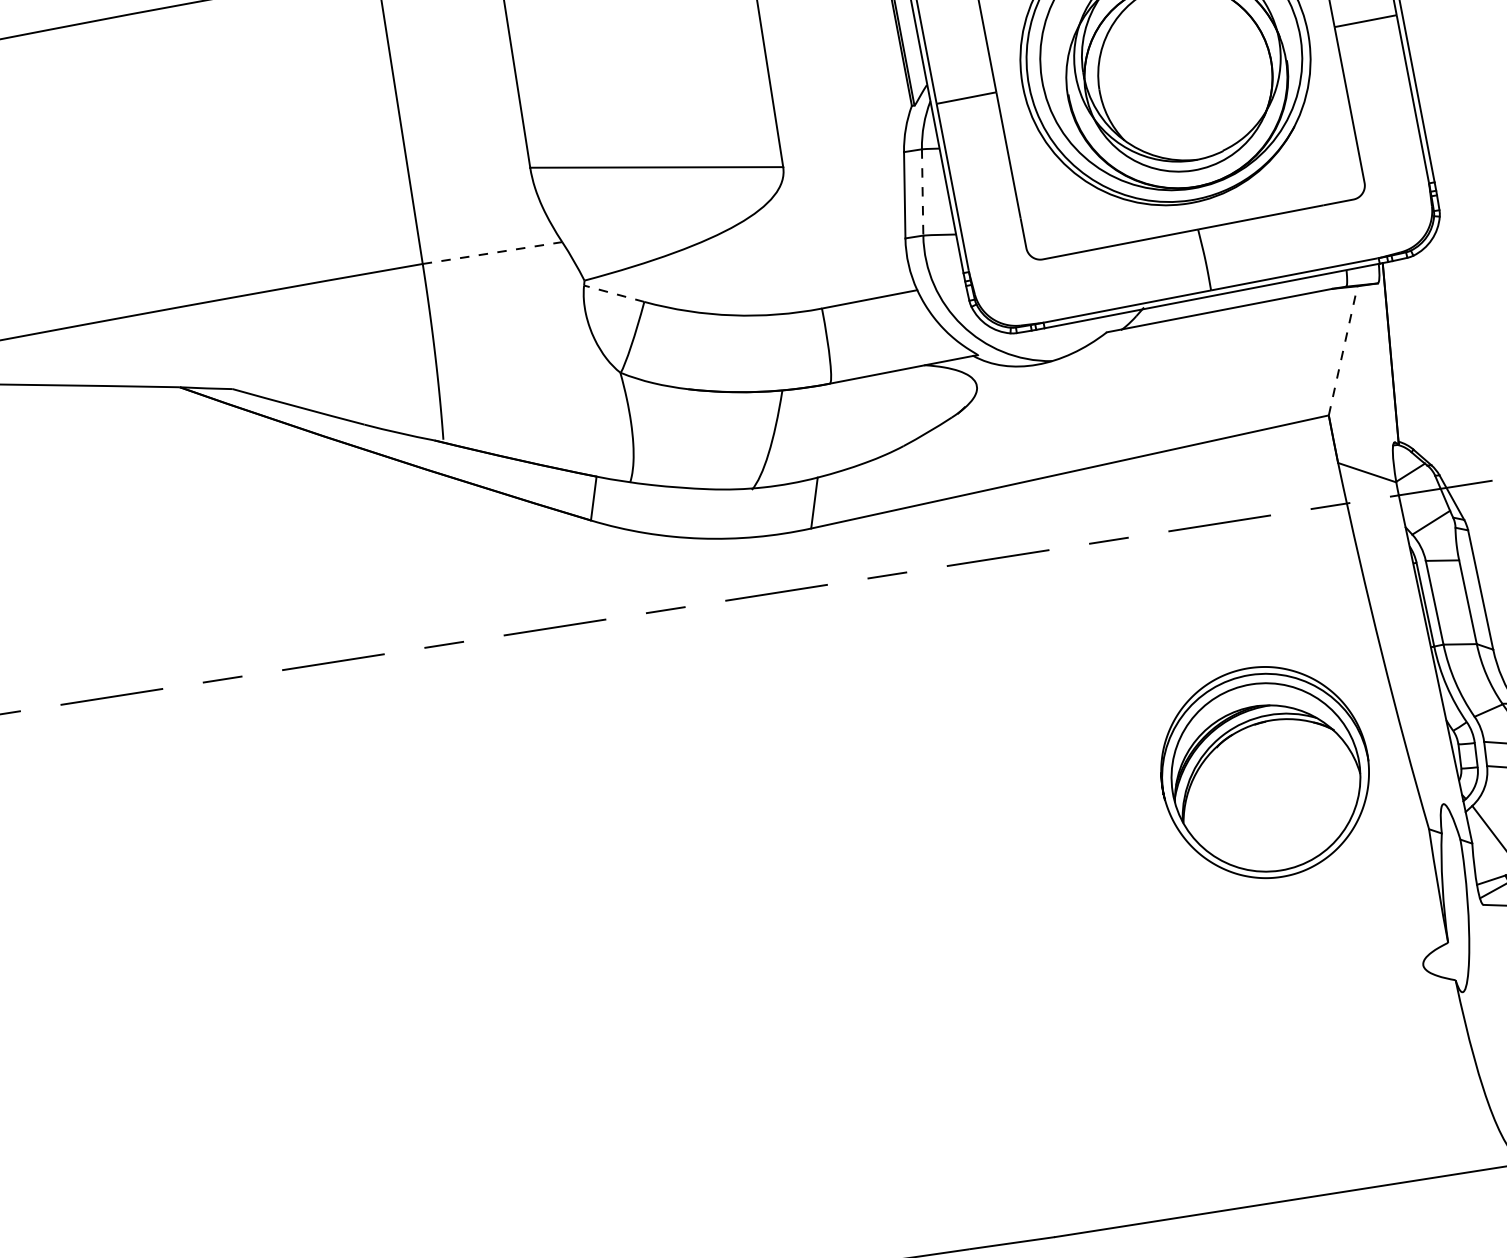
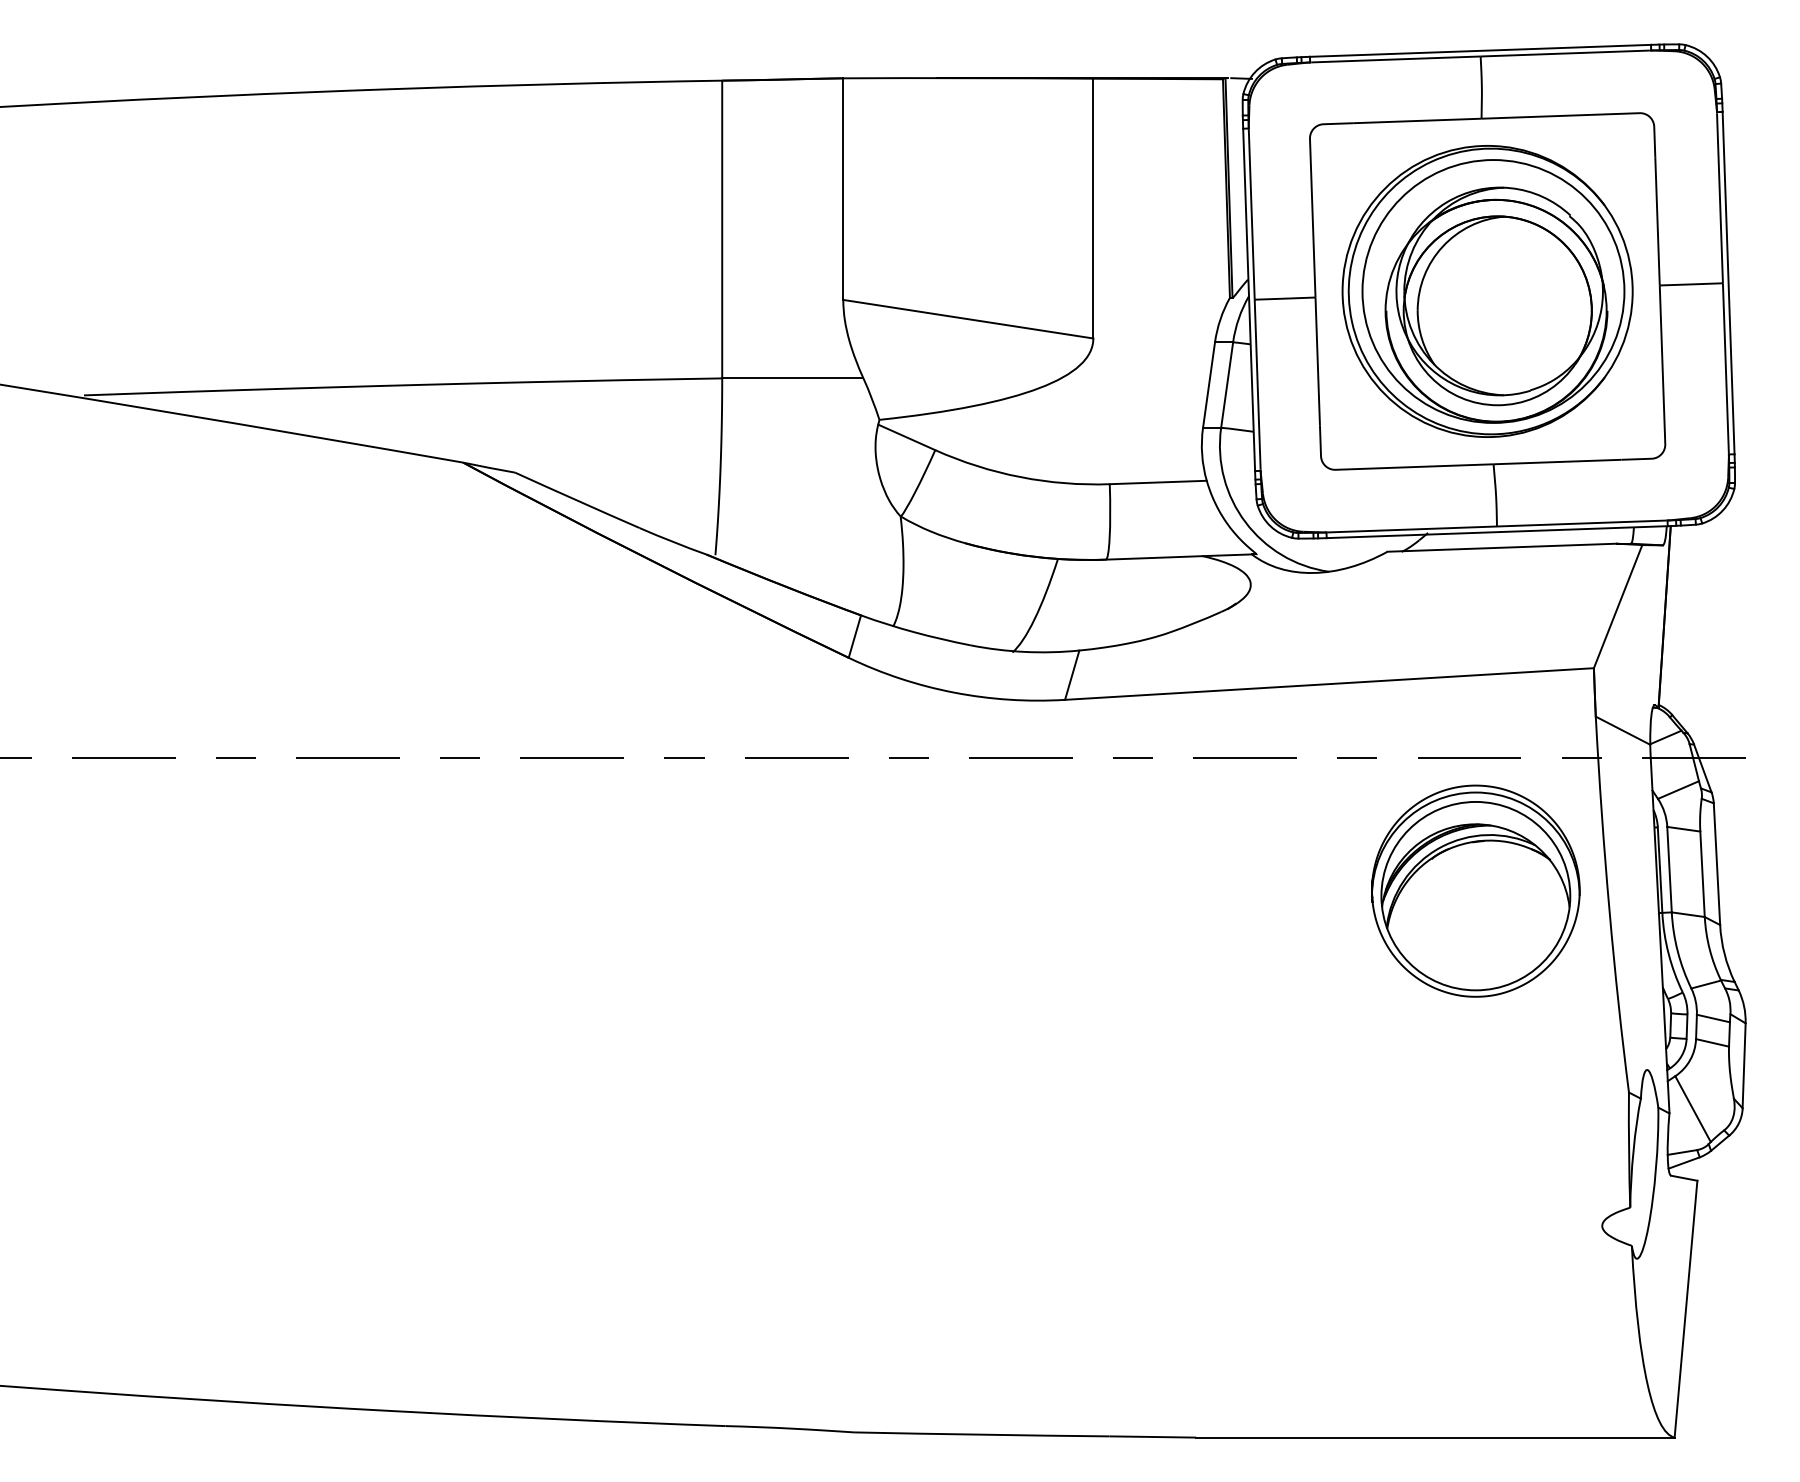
line: (923, 192) -> (1227, 385), dashed -> solid
line: (492, 253) -> (792, 378), dashed -> solid
line: (613, 293) -> (906, 437), dashed -> solid
line: (1343, 350) -> (1618, 606), dashed -> solid
part: (1264, 771) -> (1475, 890), moved

